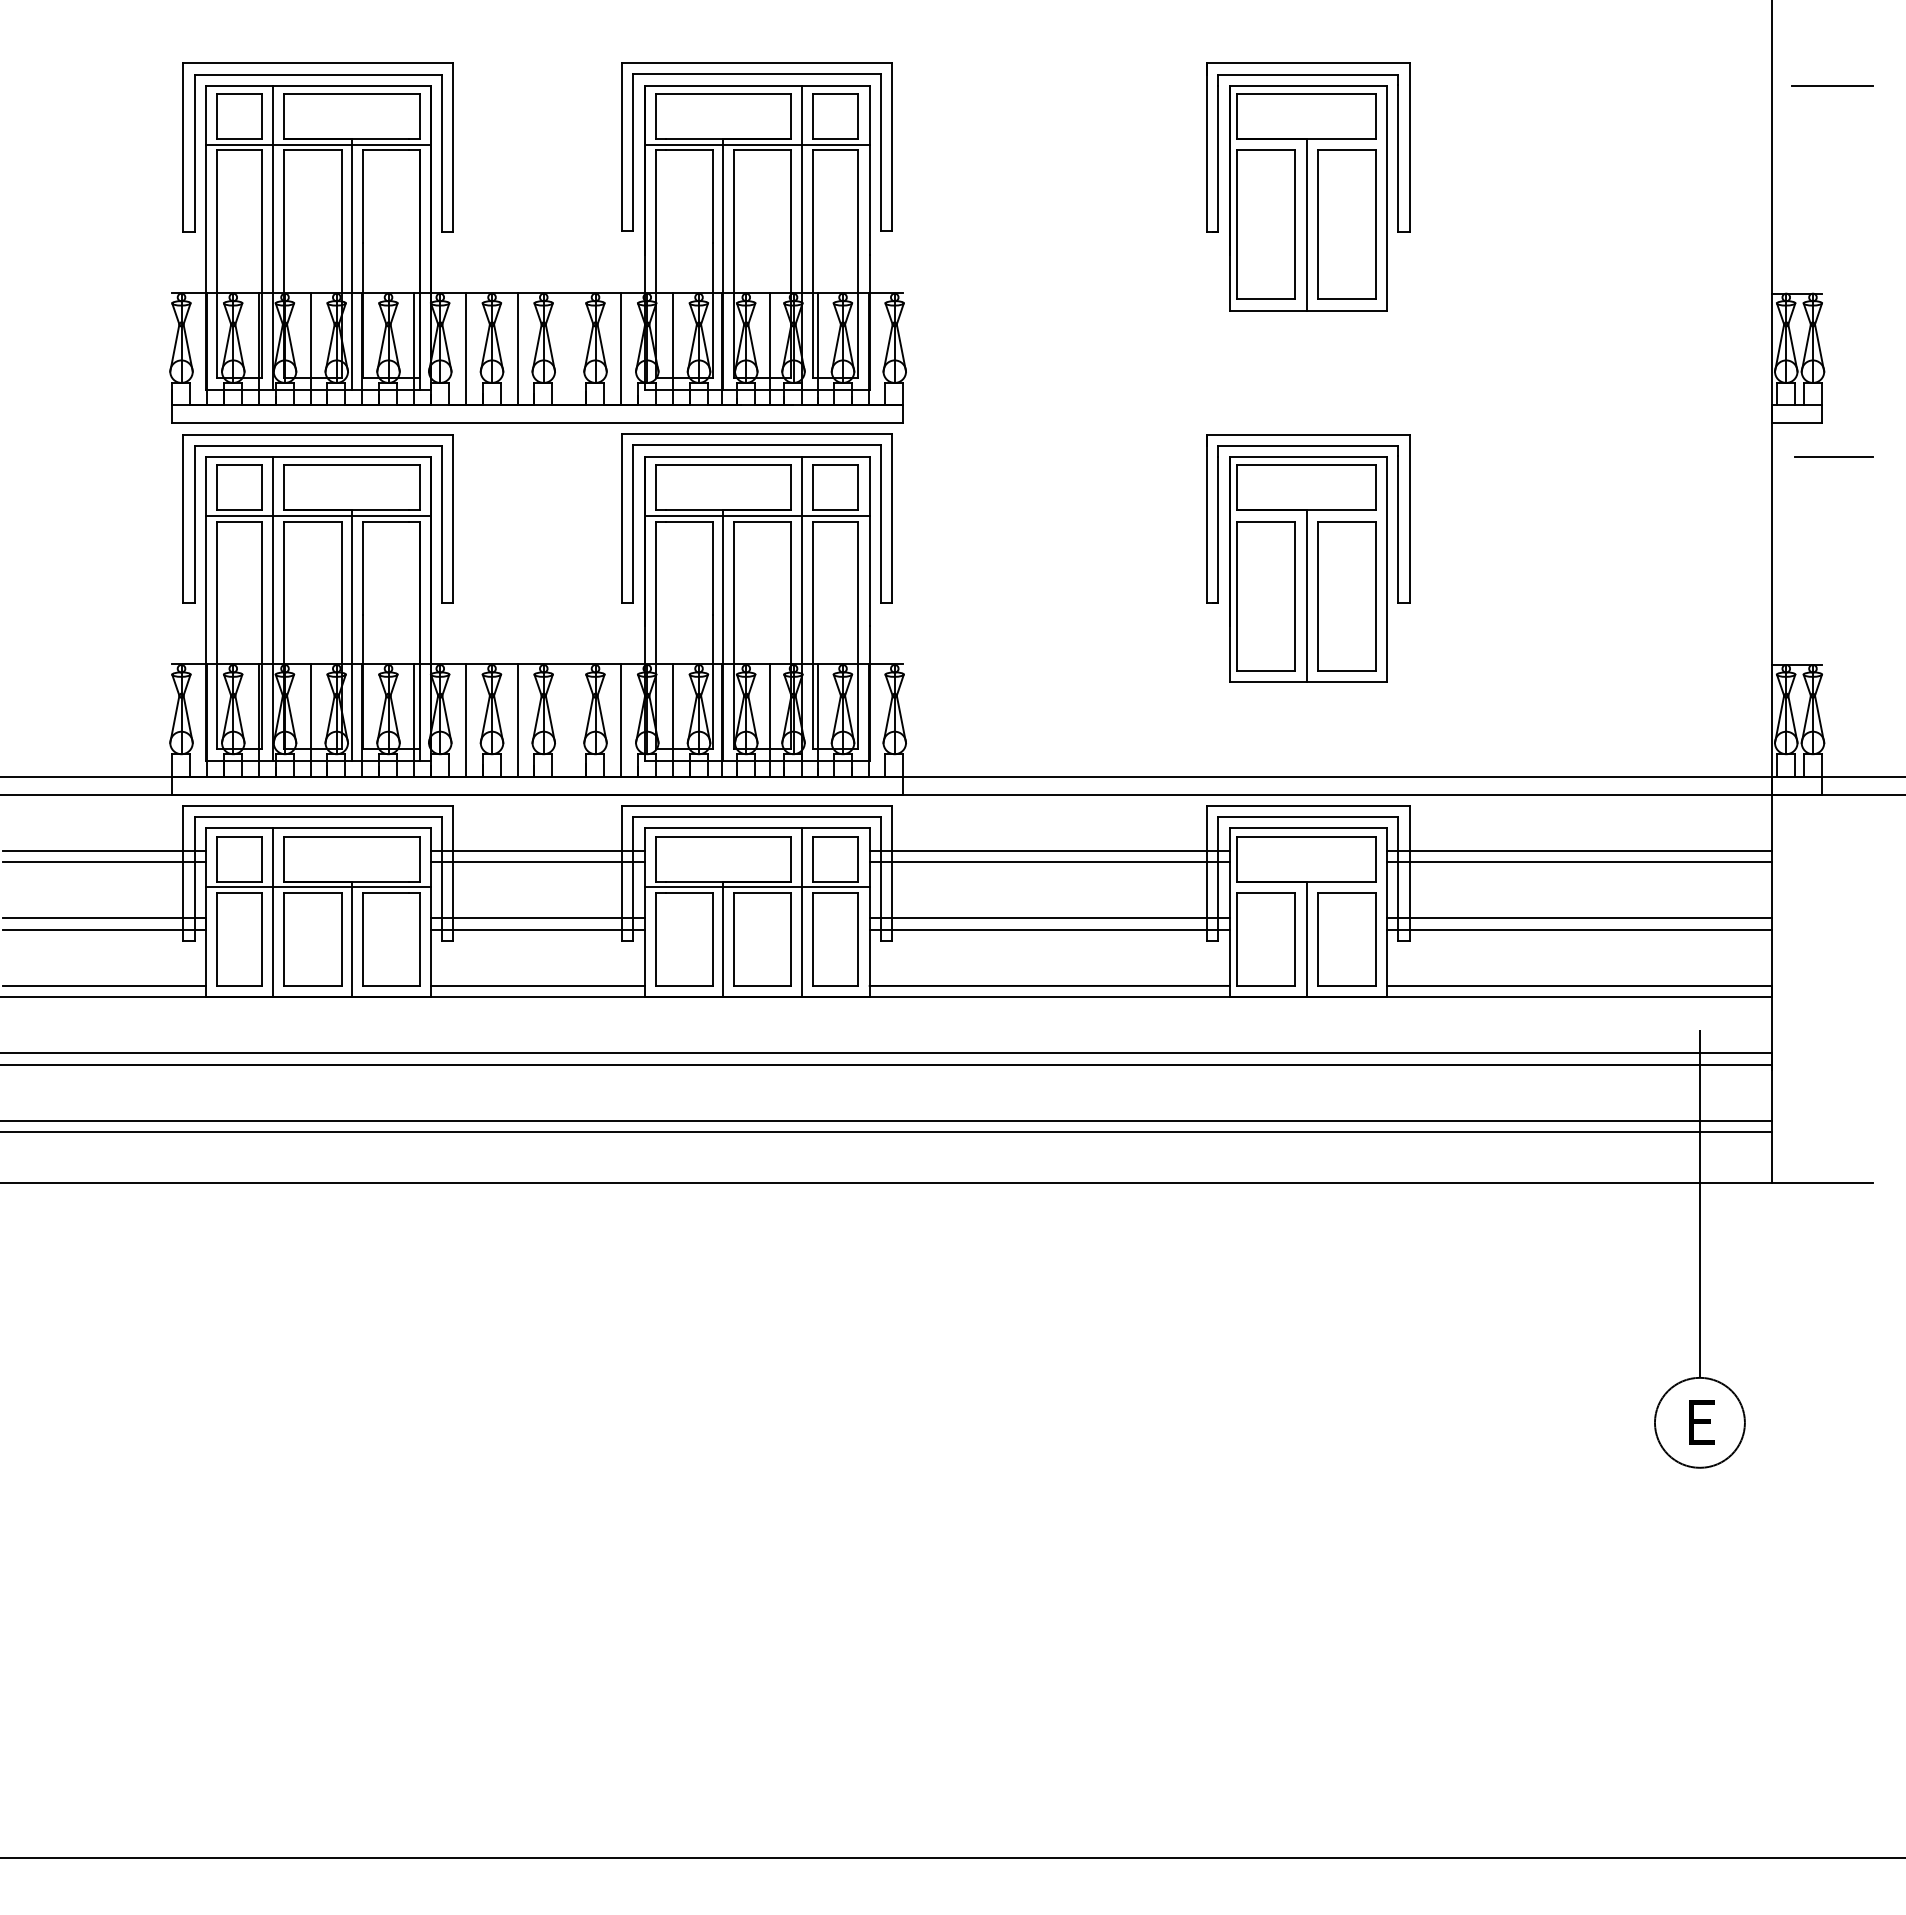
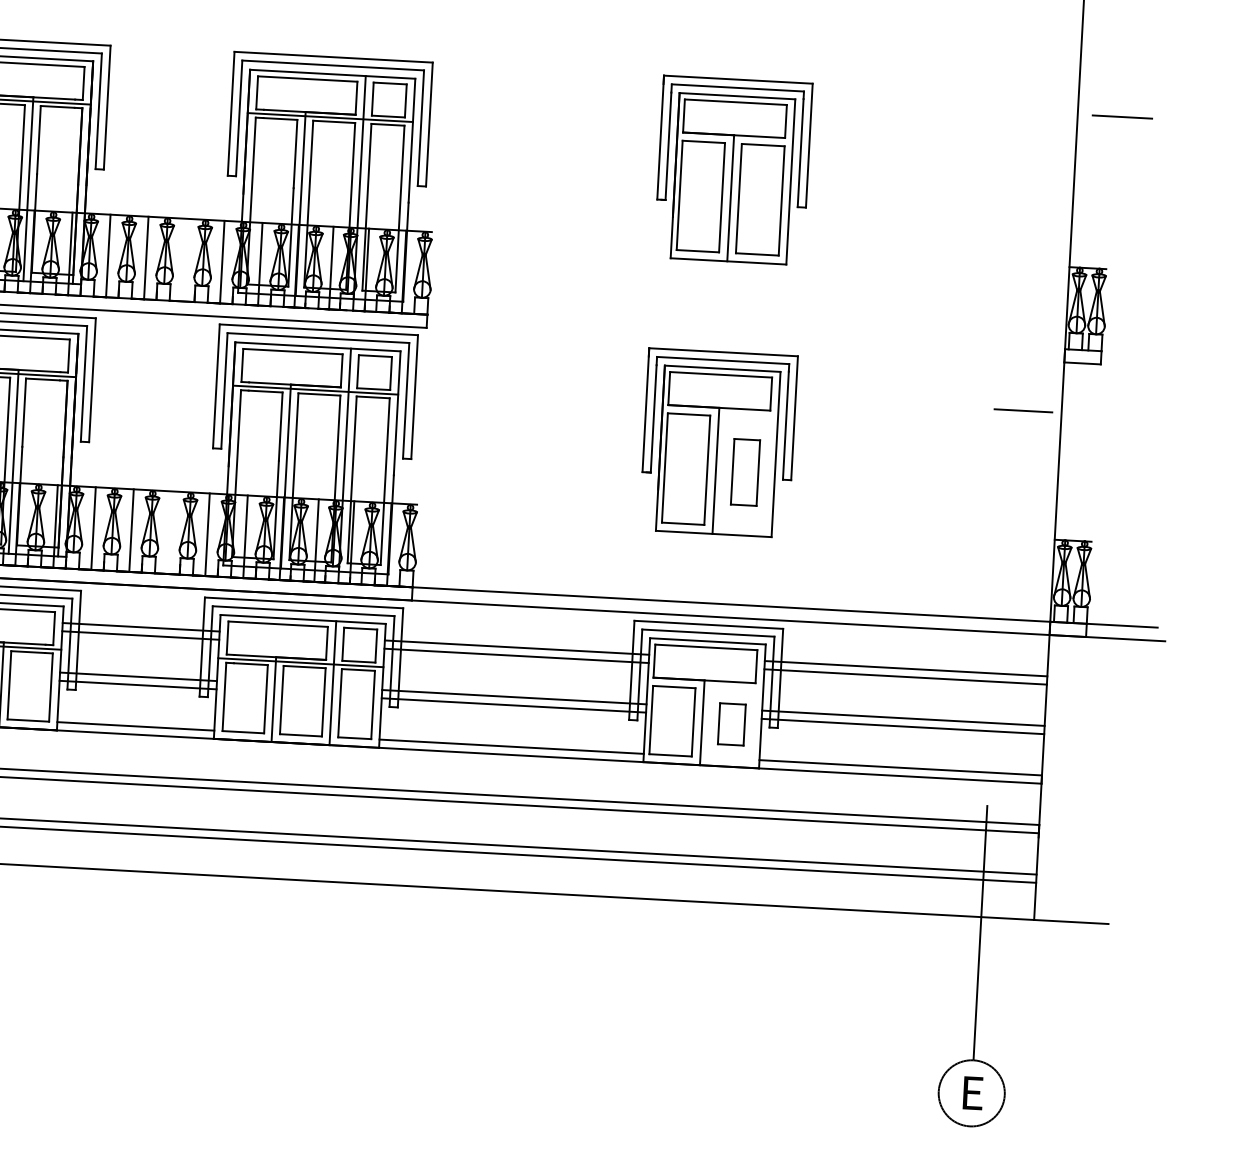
line: (1833, 456) -> (1023, 410), moved
part: (1346, 596) -> (745, 472), size x0.6
part: (1346, 939) -> (731, 724), size x0.6

